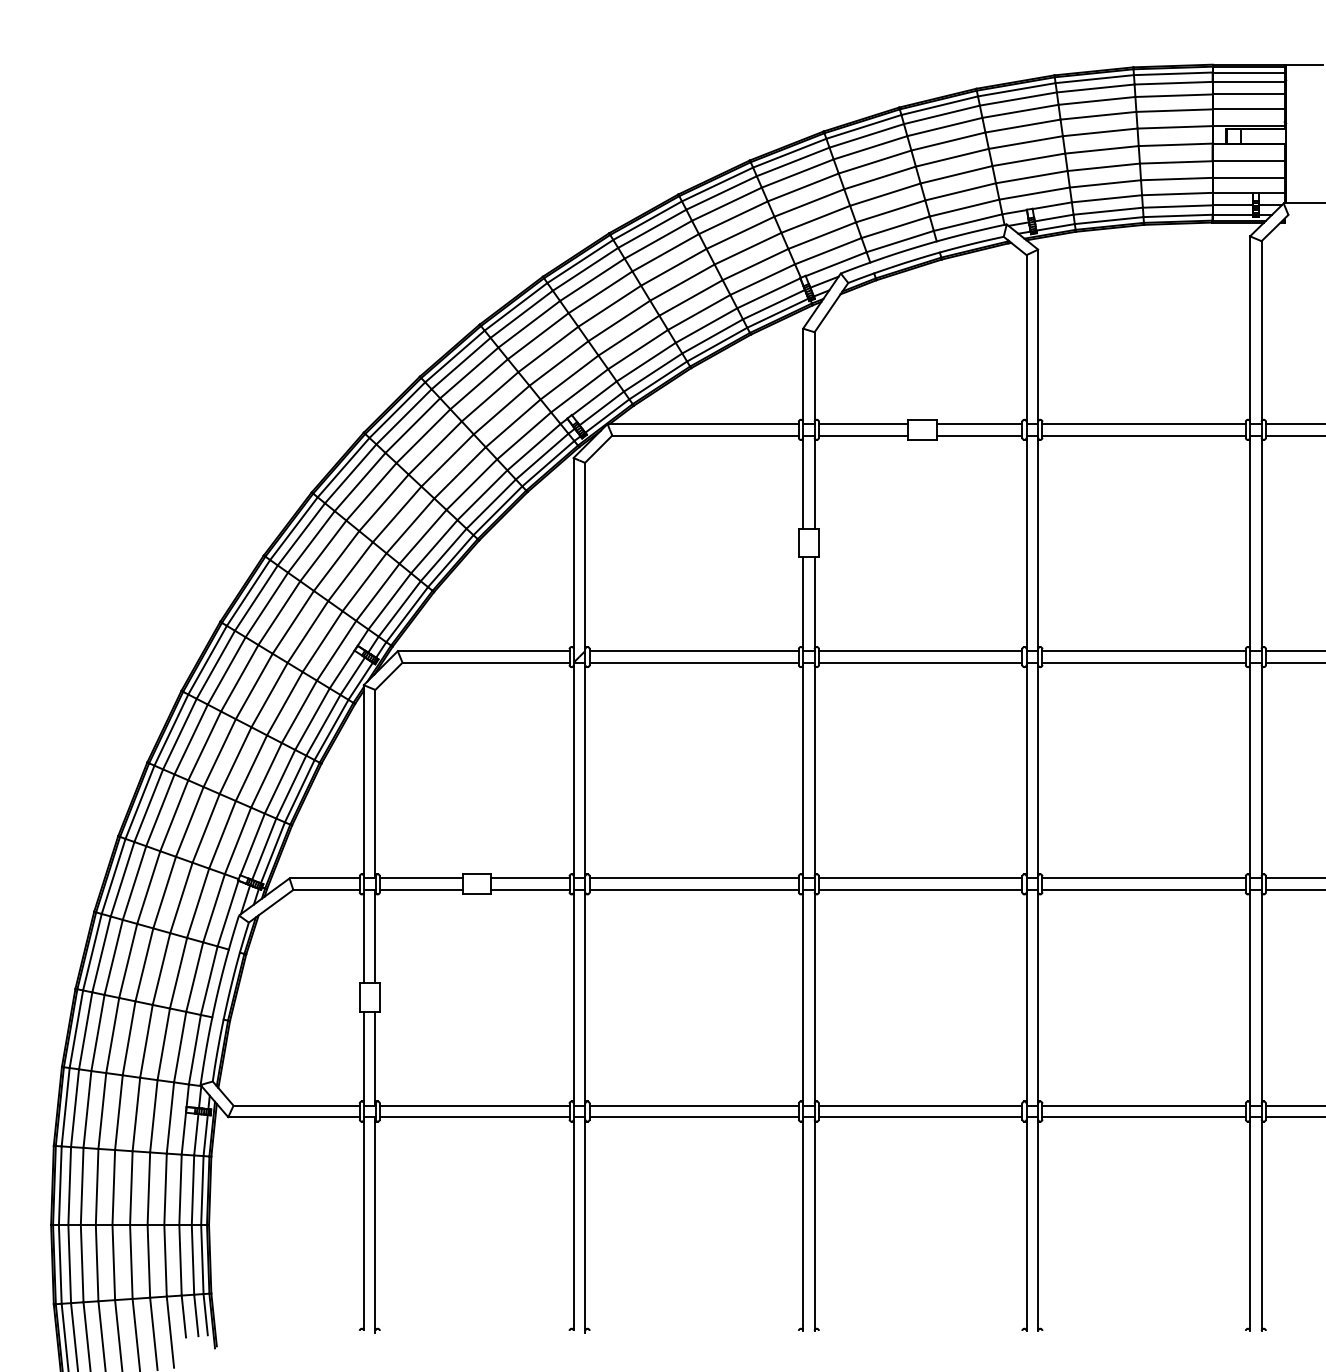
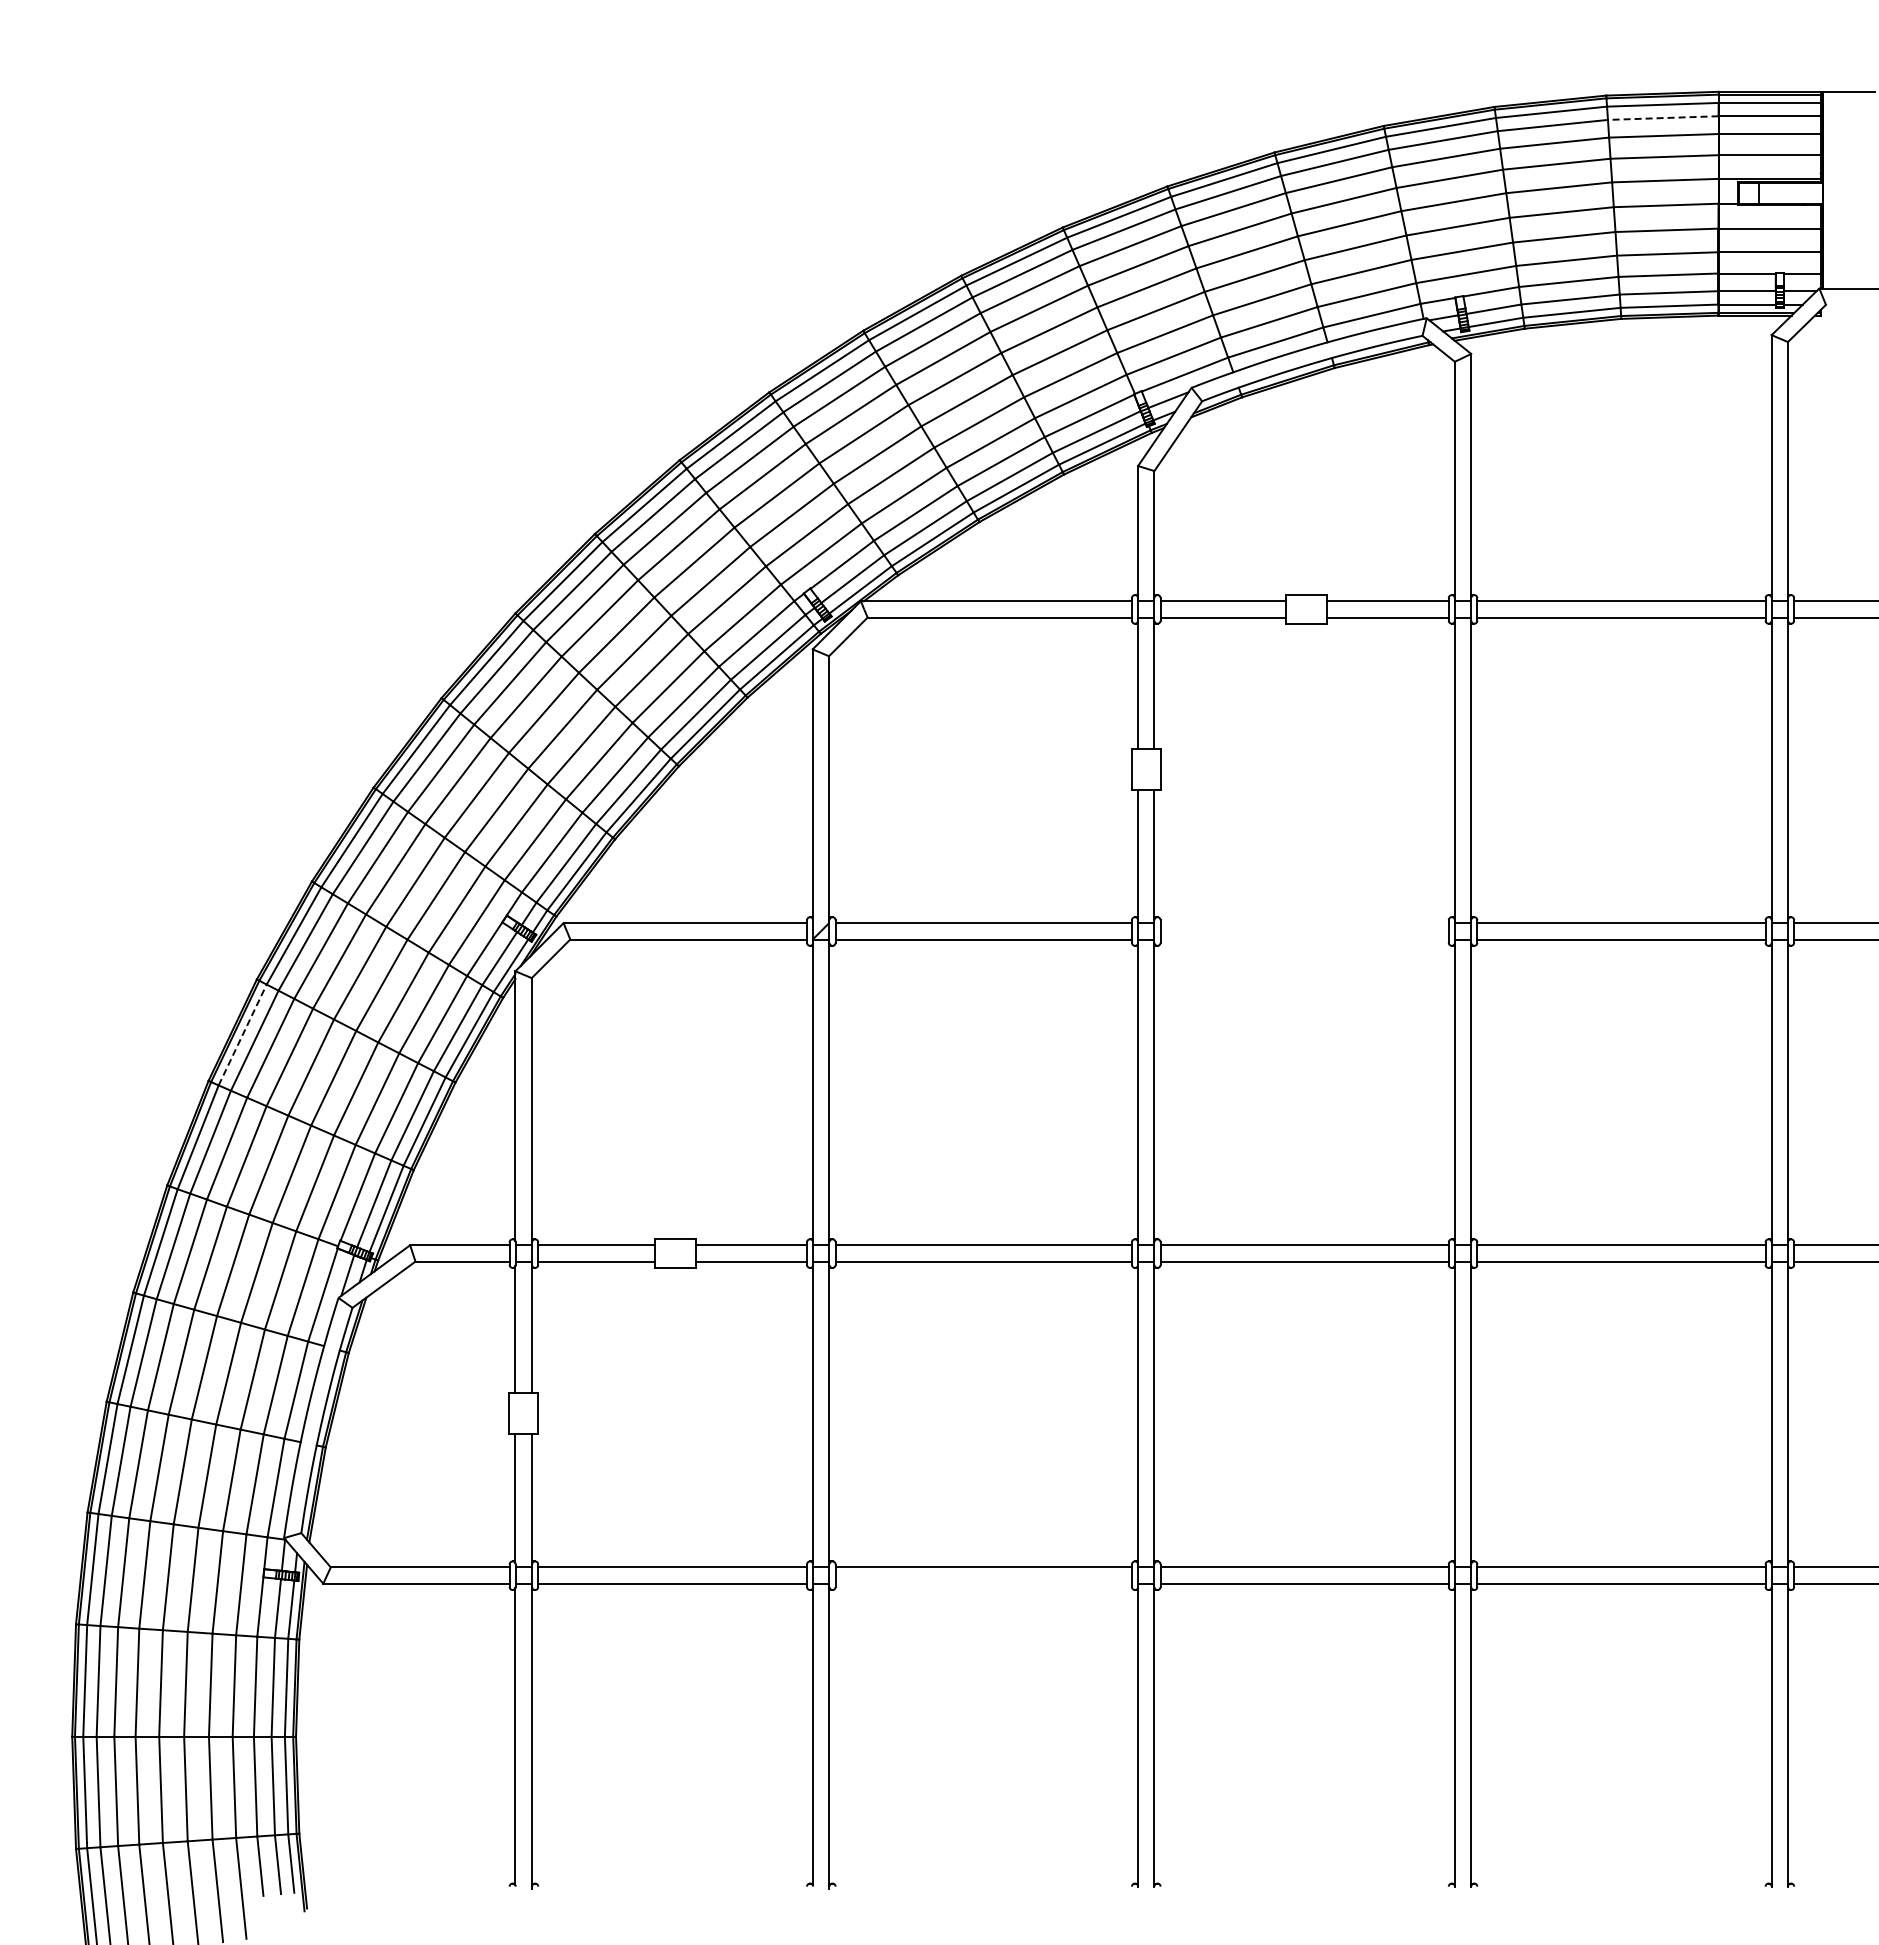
line: (1173, 83) -> (1662, 118), solid -> dashed
line: (920, 651) -> (1304, 923), removed
line: (920, 662) -> (1304, 939), removed
line: (171, 730) -> (242, 1035), solid -> dashed
line: (694, 1117) -> (983, 1583), removed

